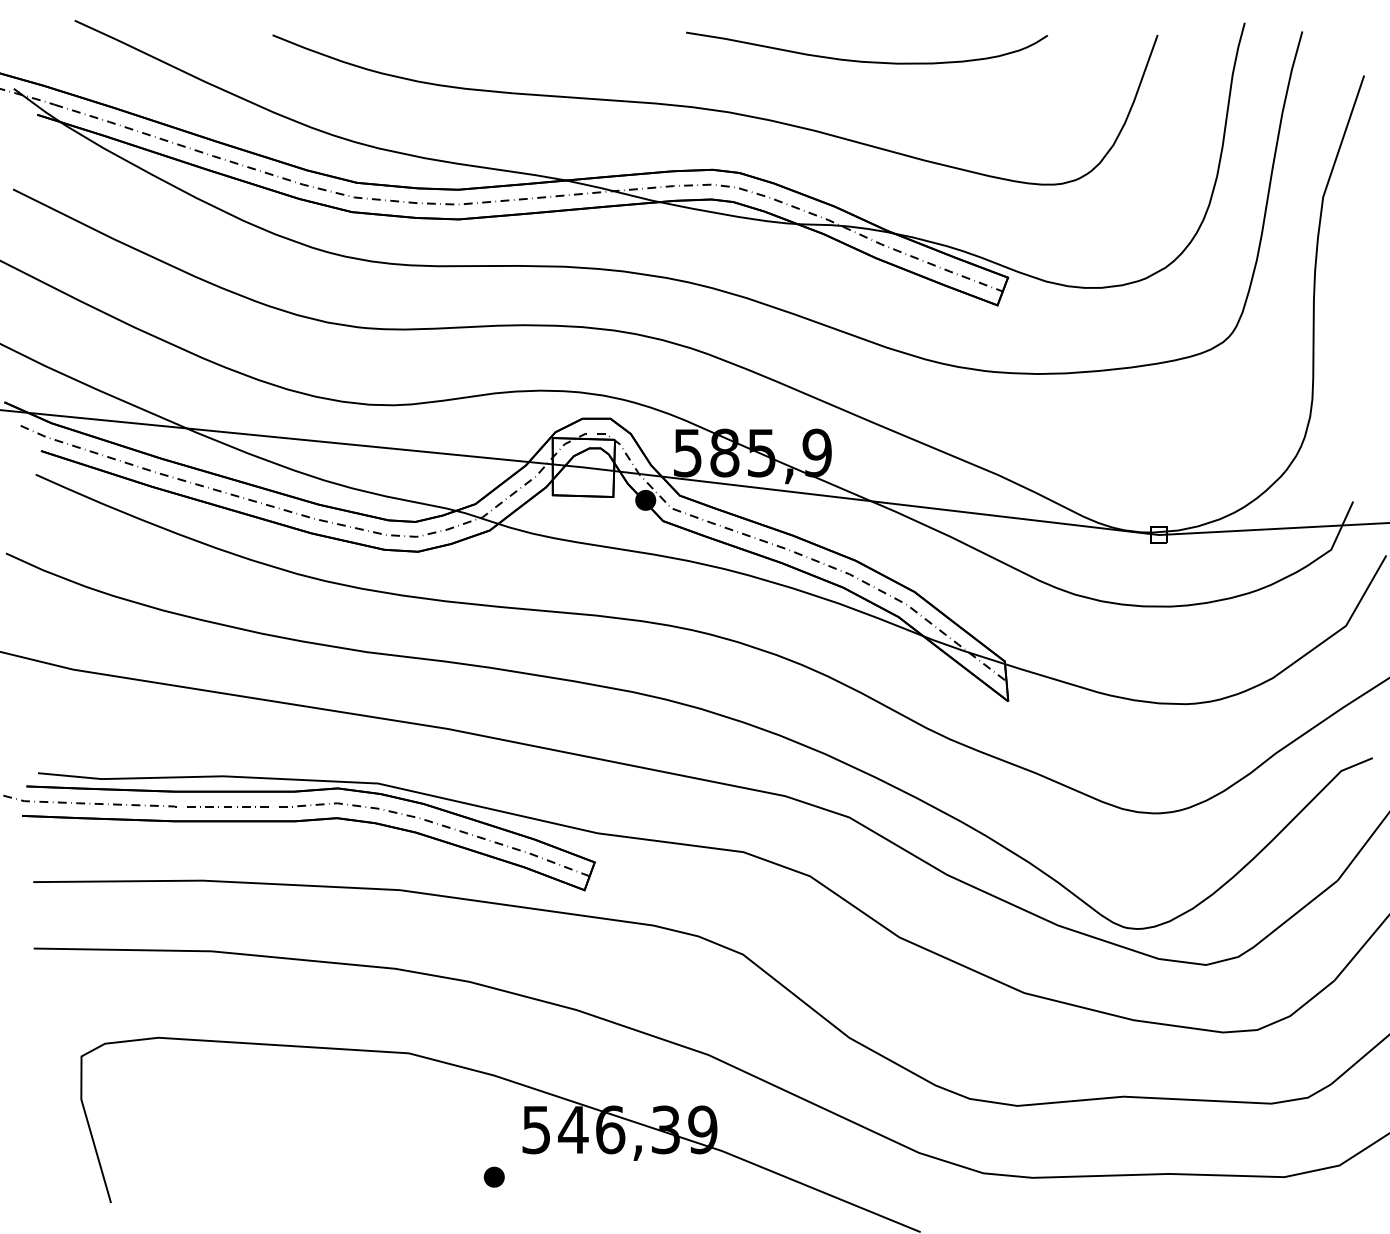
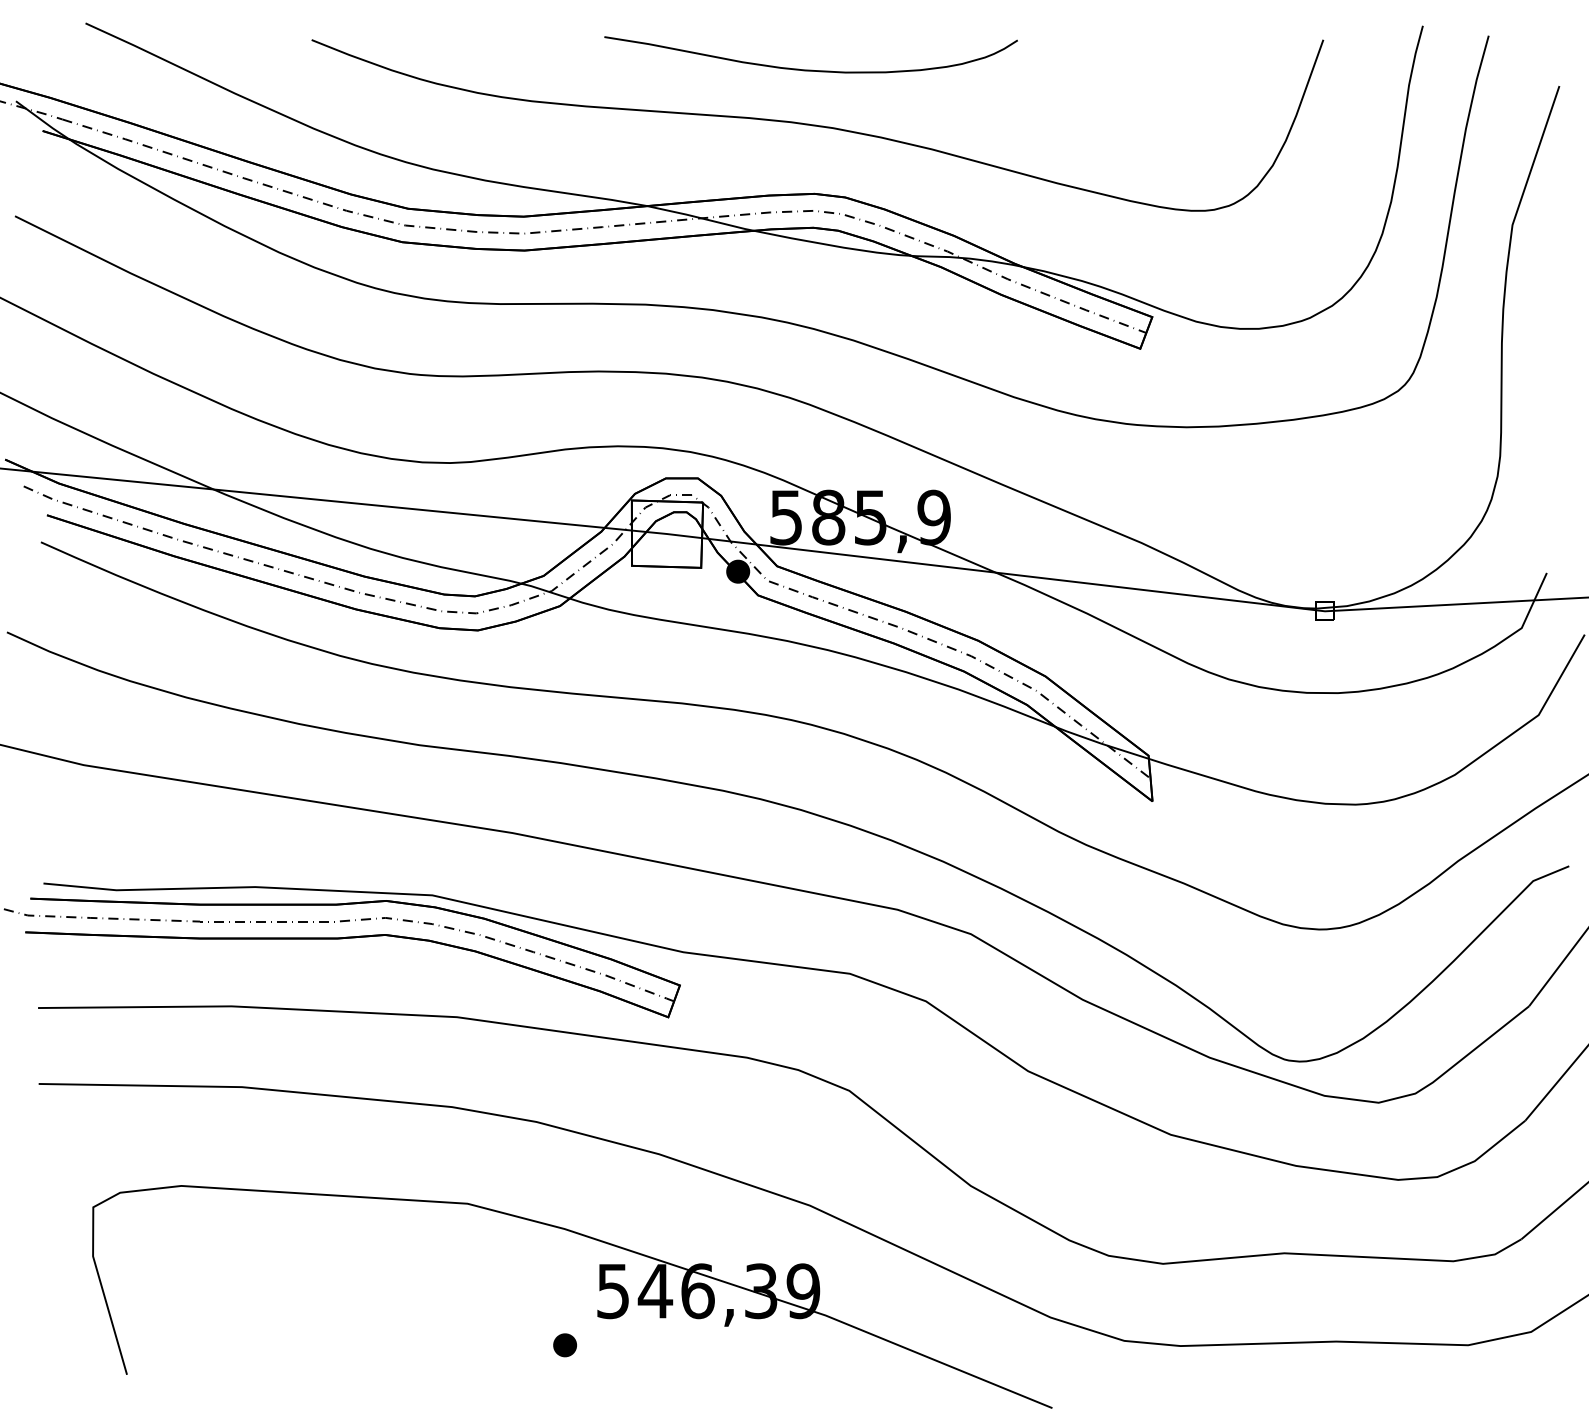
curve: (866, 61) -> (810, 69), moved

